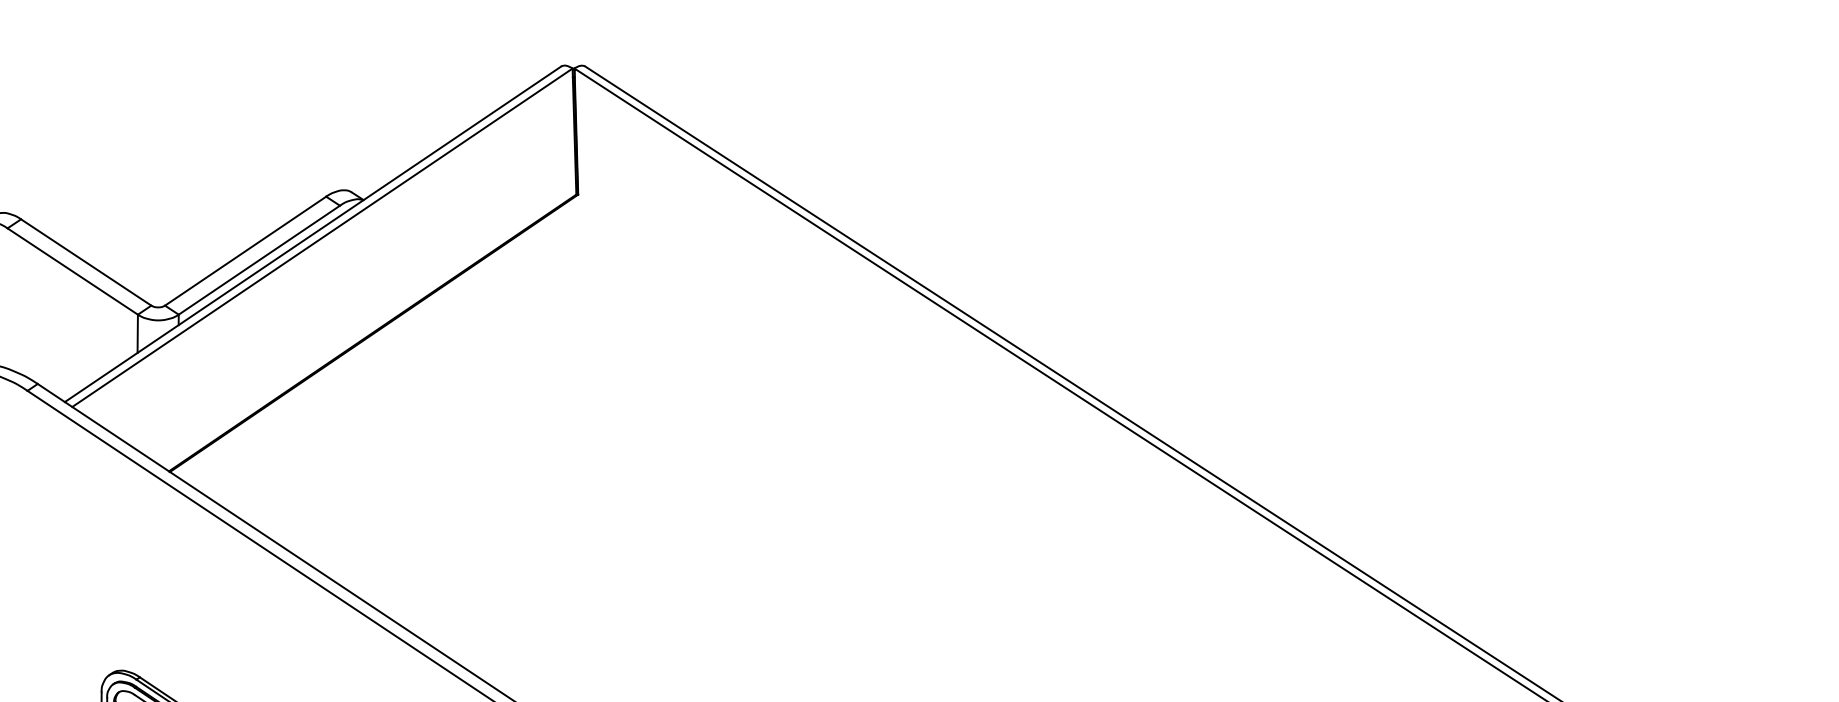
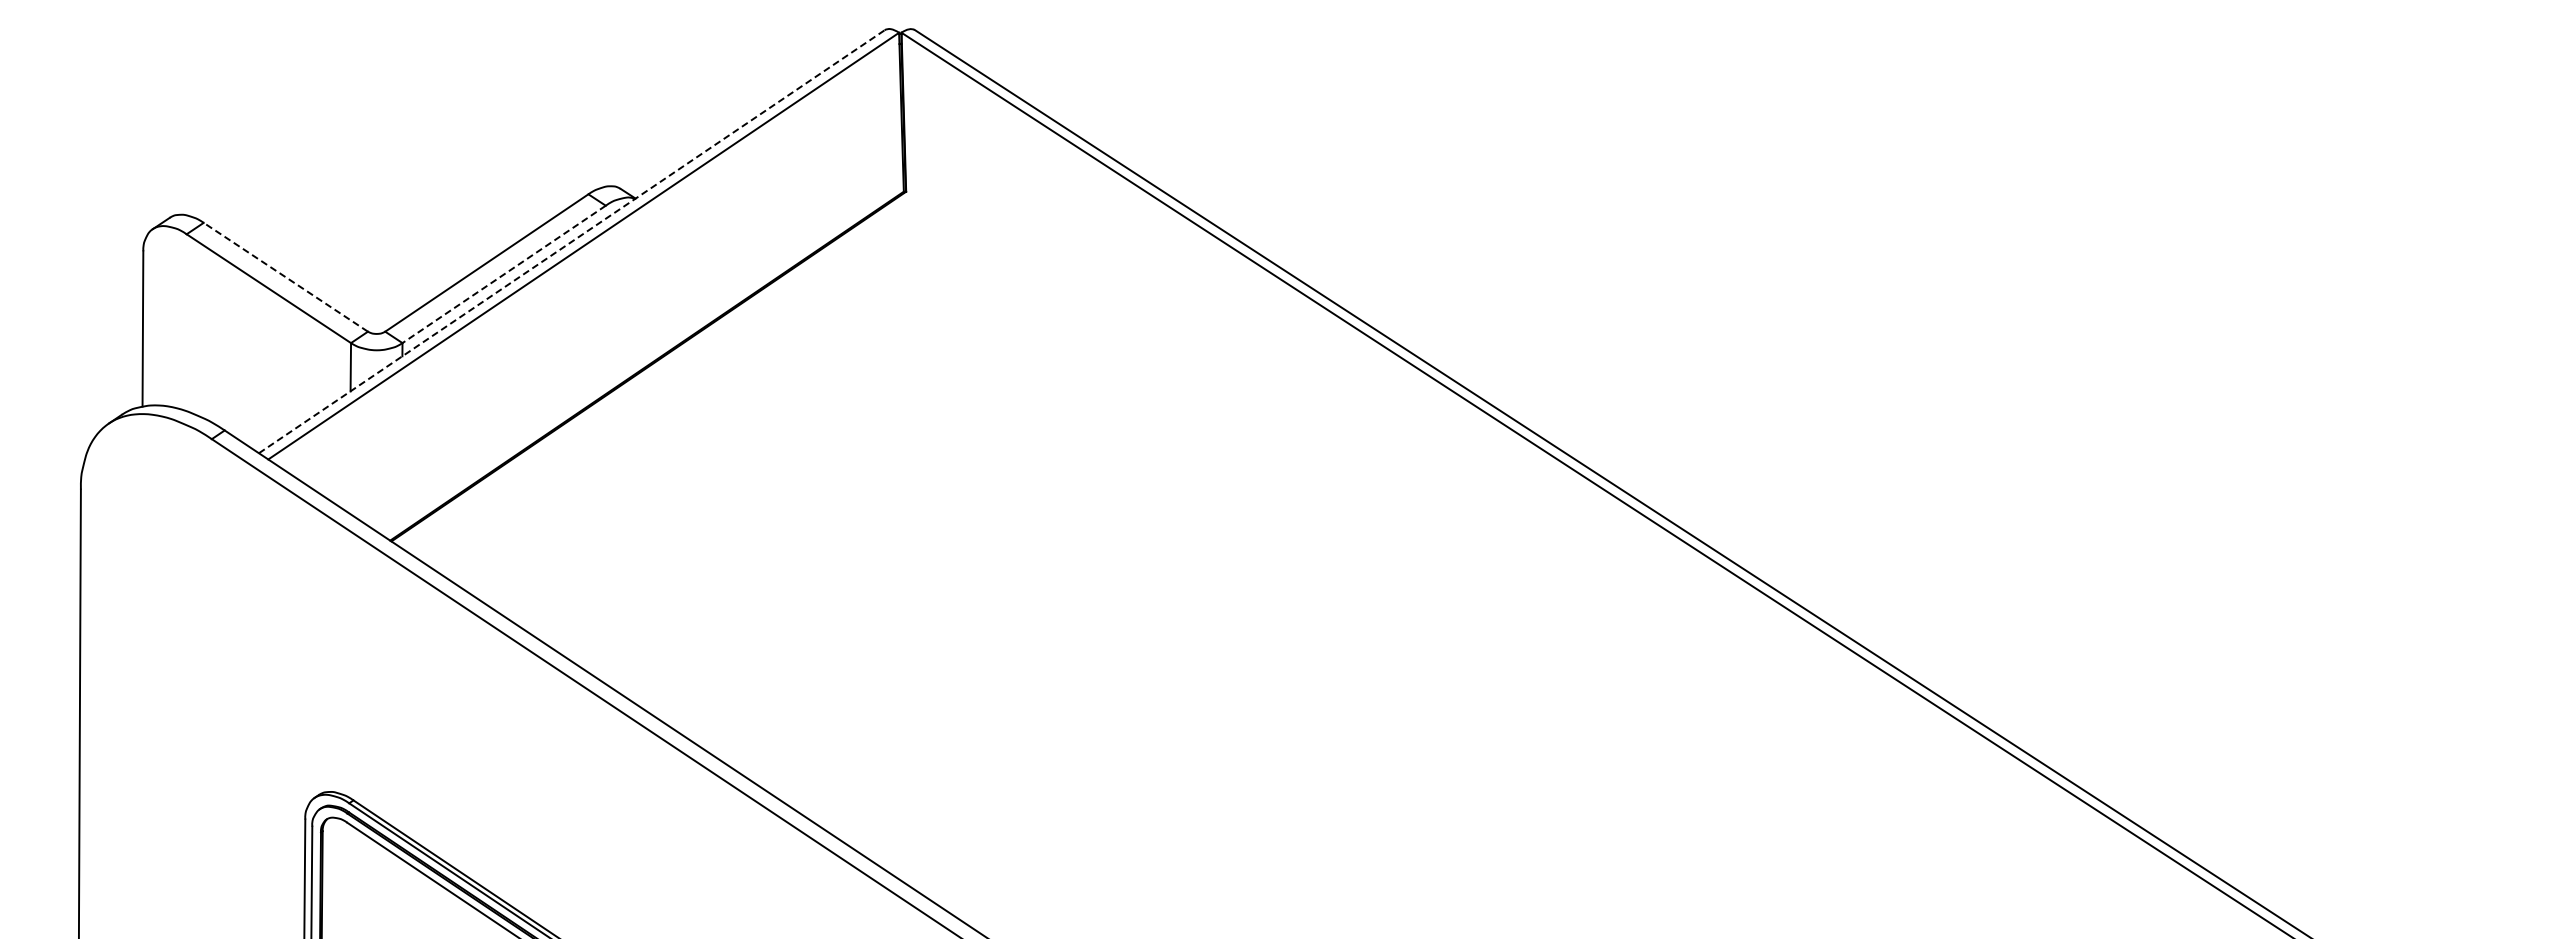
line: (312, 234) -> (571, 241), solid -> dashed
line: (259, 260) -> (504, 274), solid -> dashed
line: (85, 262) -> (285, 277), solid -> dashed

